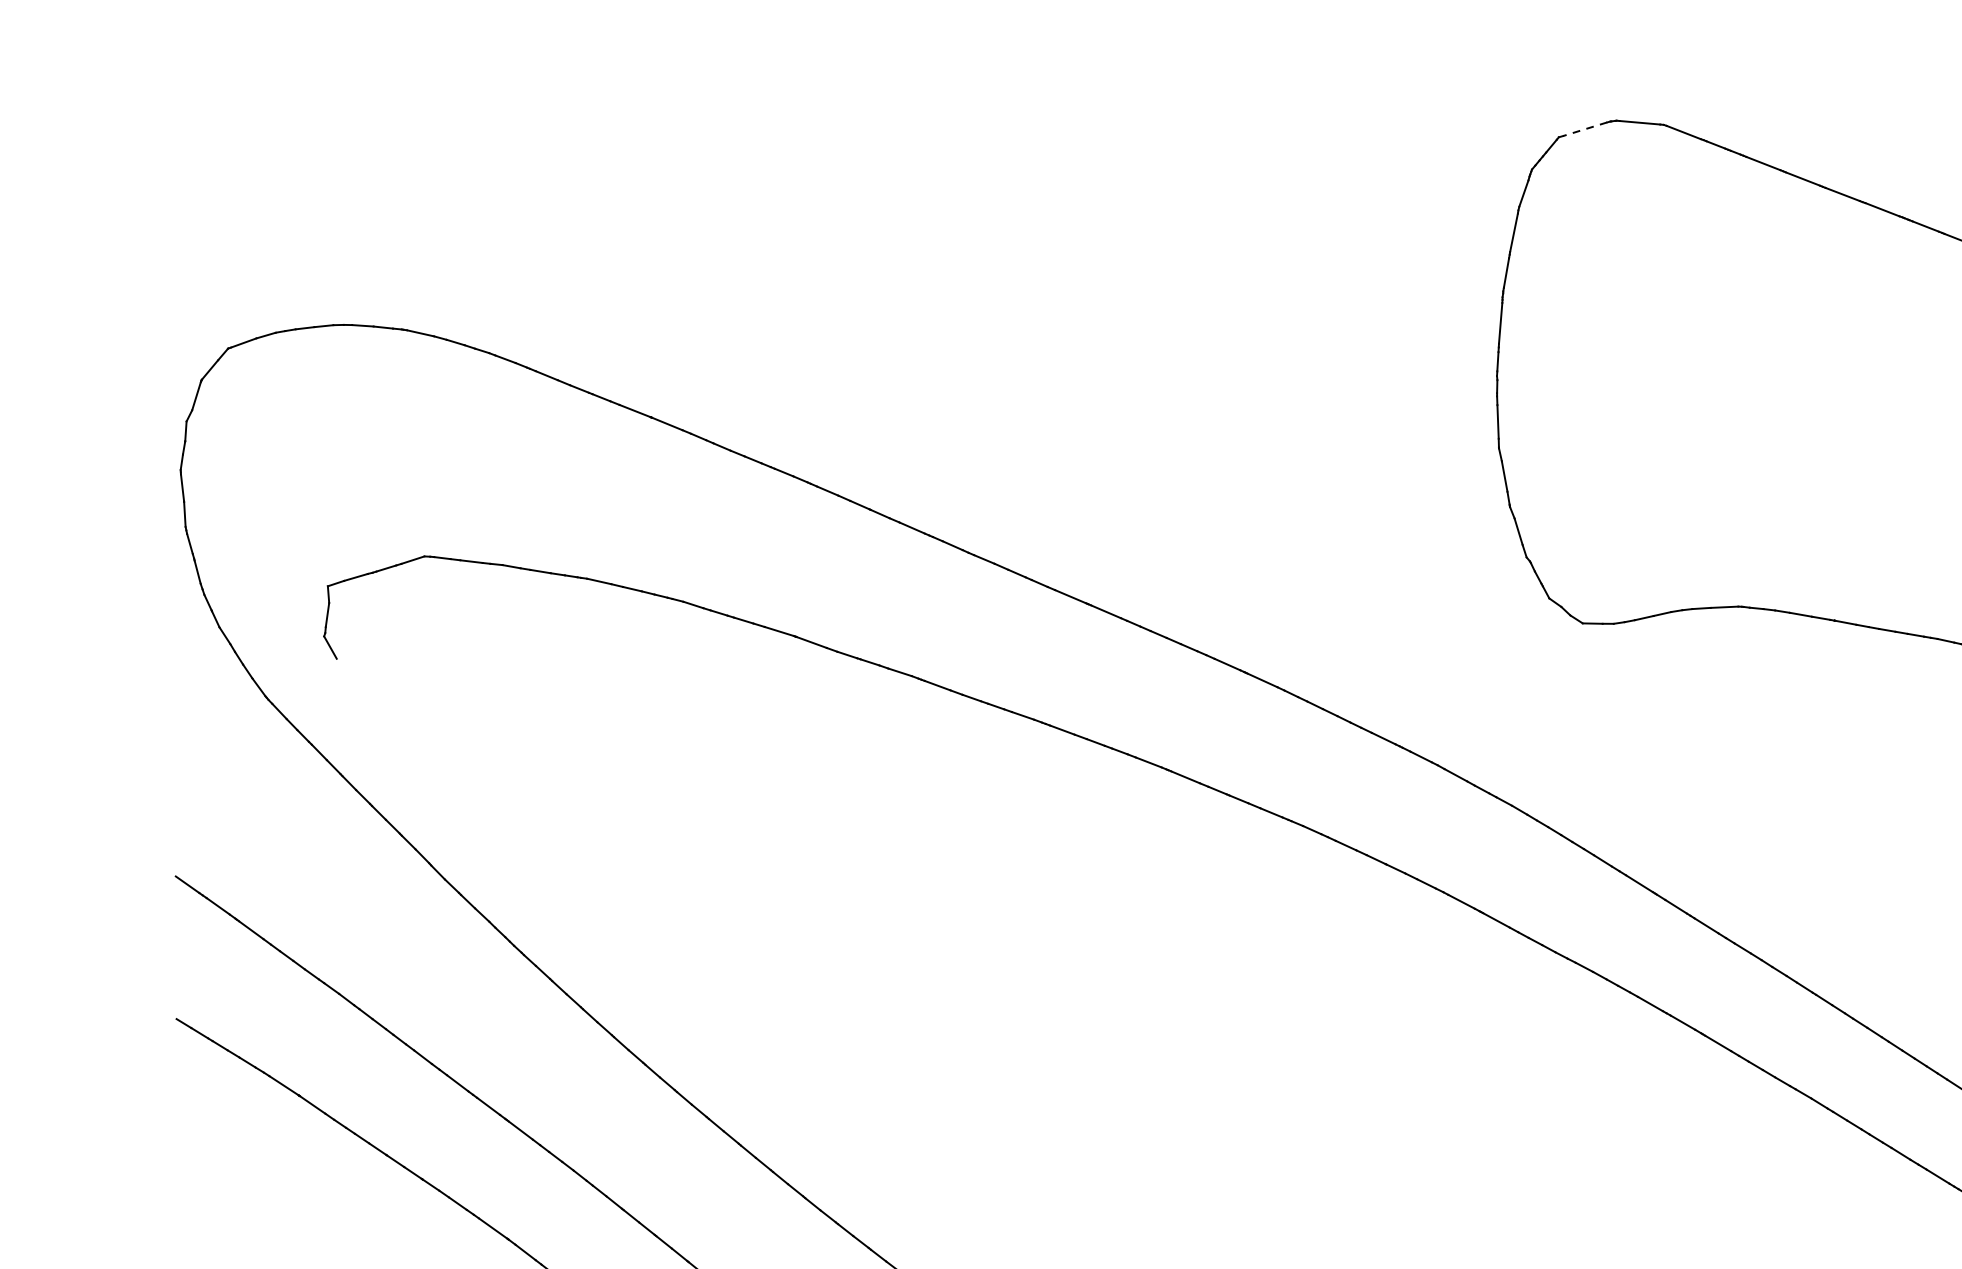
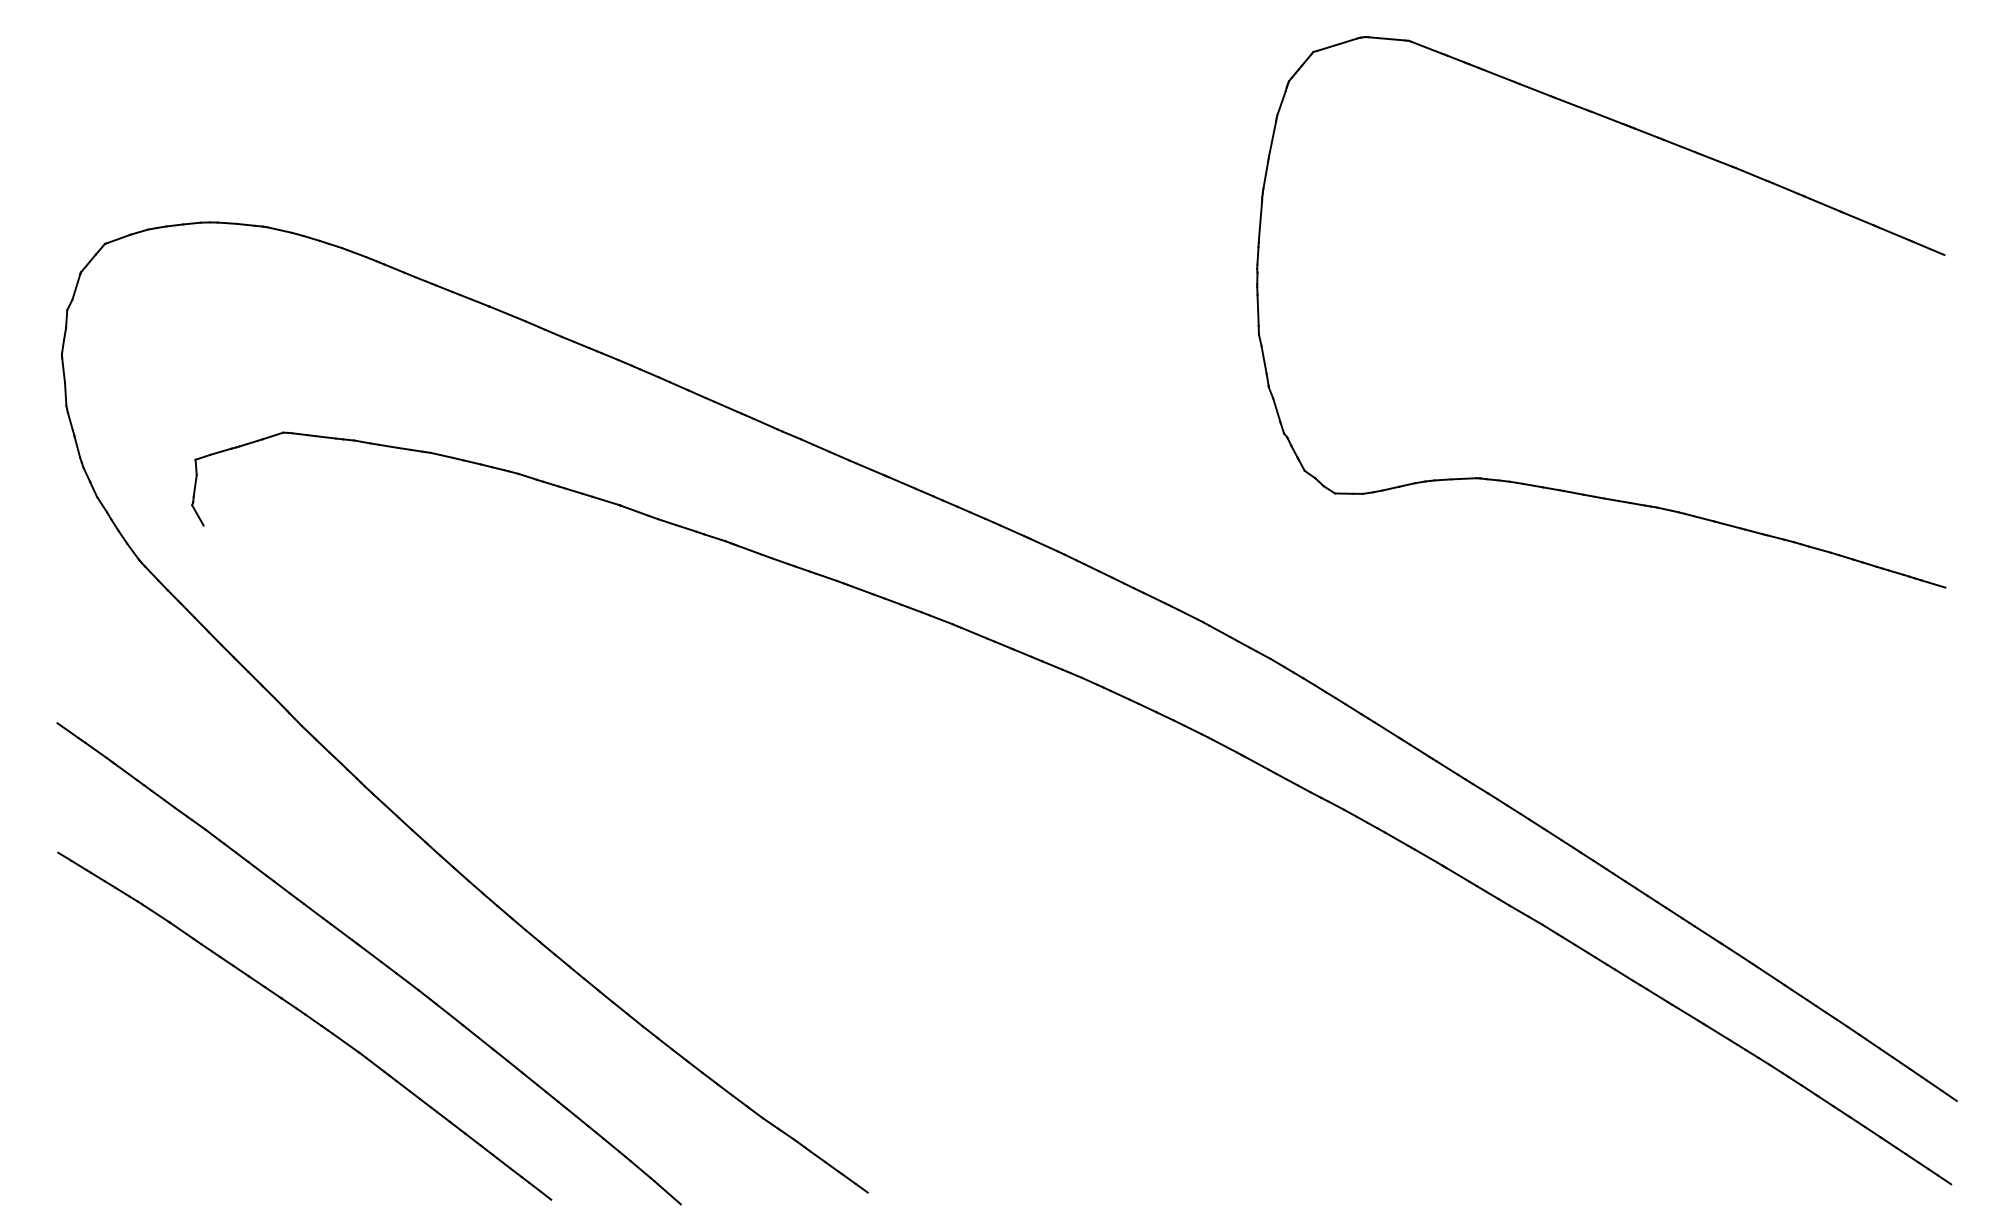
line: (1584, 128) -> (1336, 44), dashed -> solid

